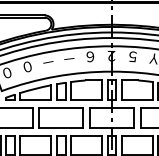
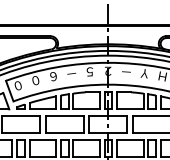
text: (89, 56) -> (89, 71), ６ -> ５
text: (132, 56) -> (126, 71), ５ -> －
text: (48, 62) -> (53, 76), － -> ６

